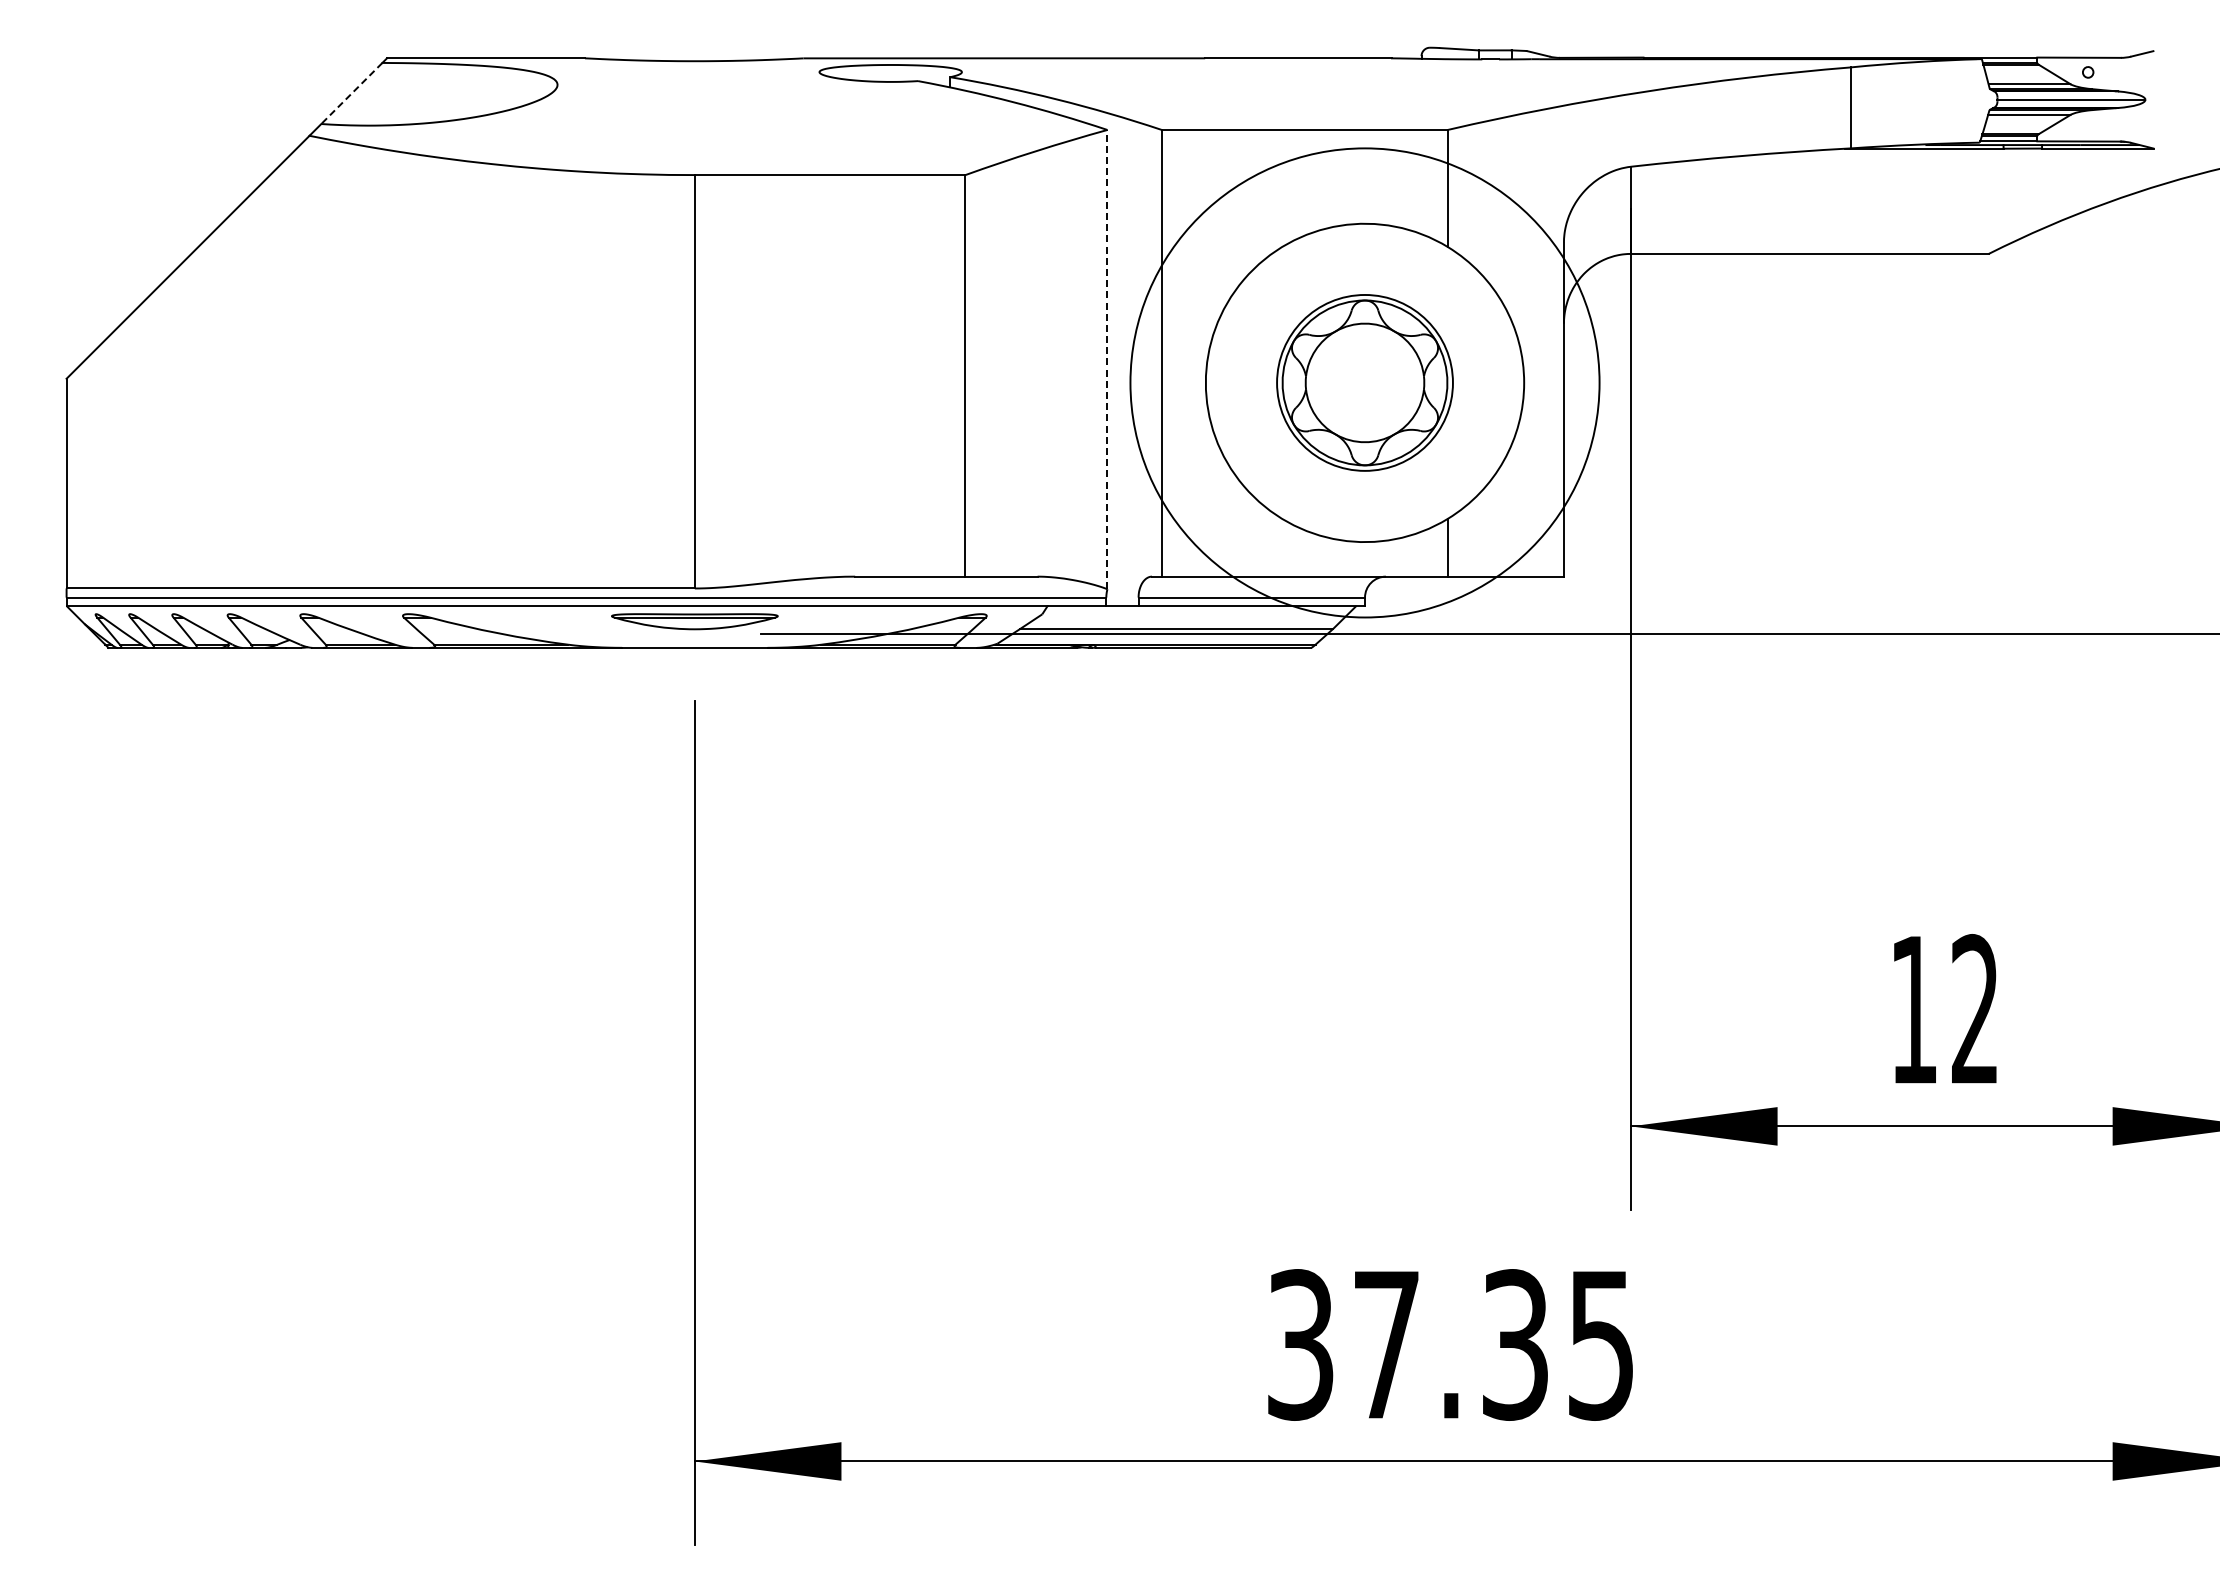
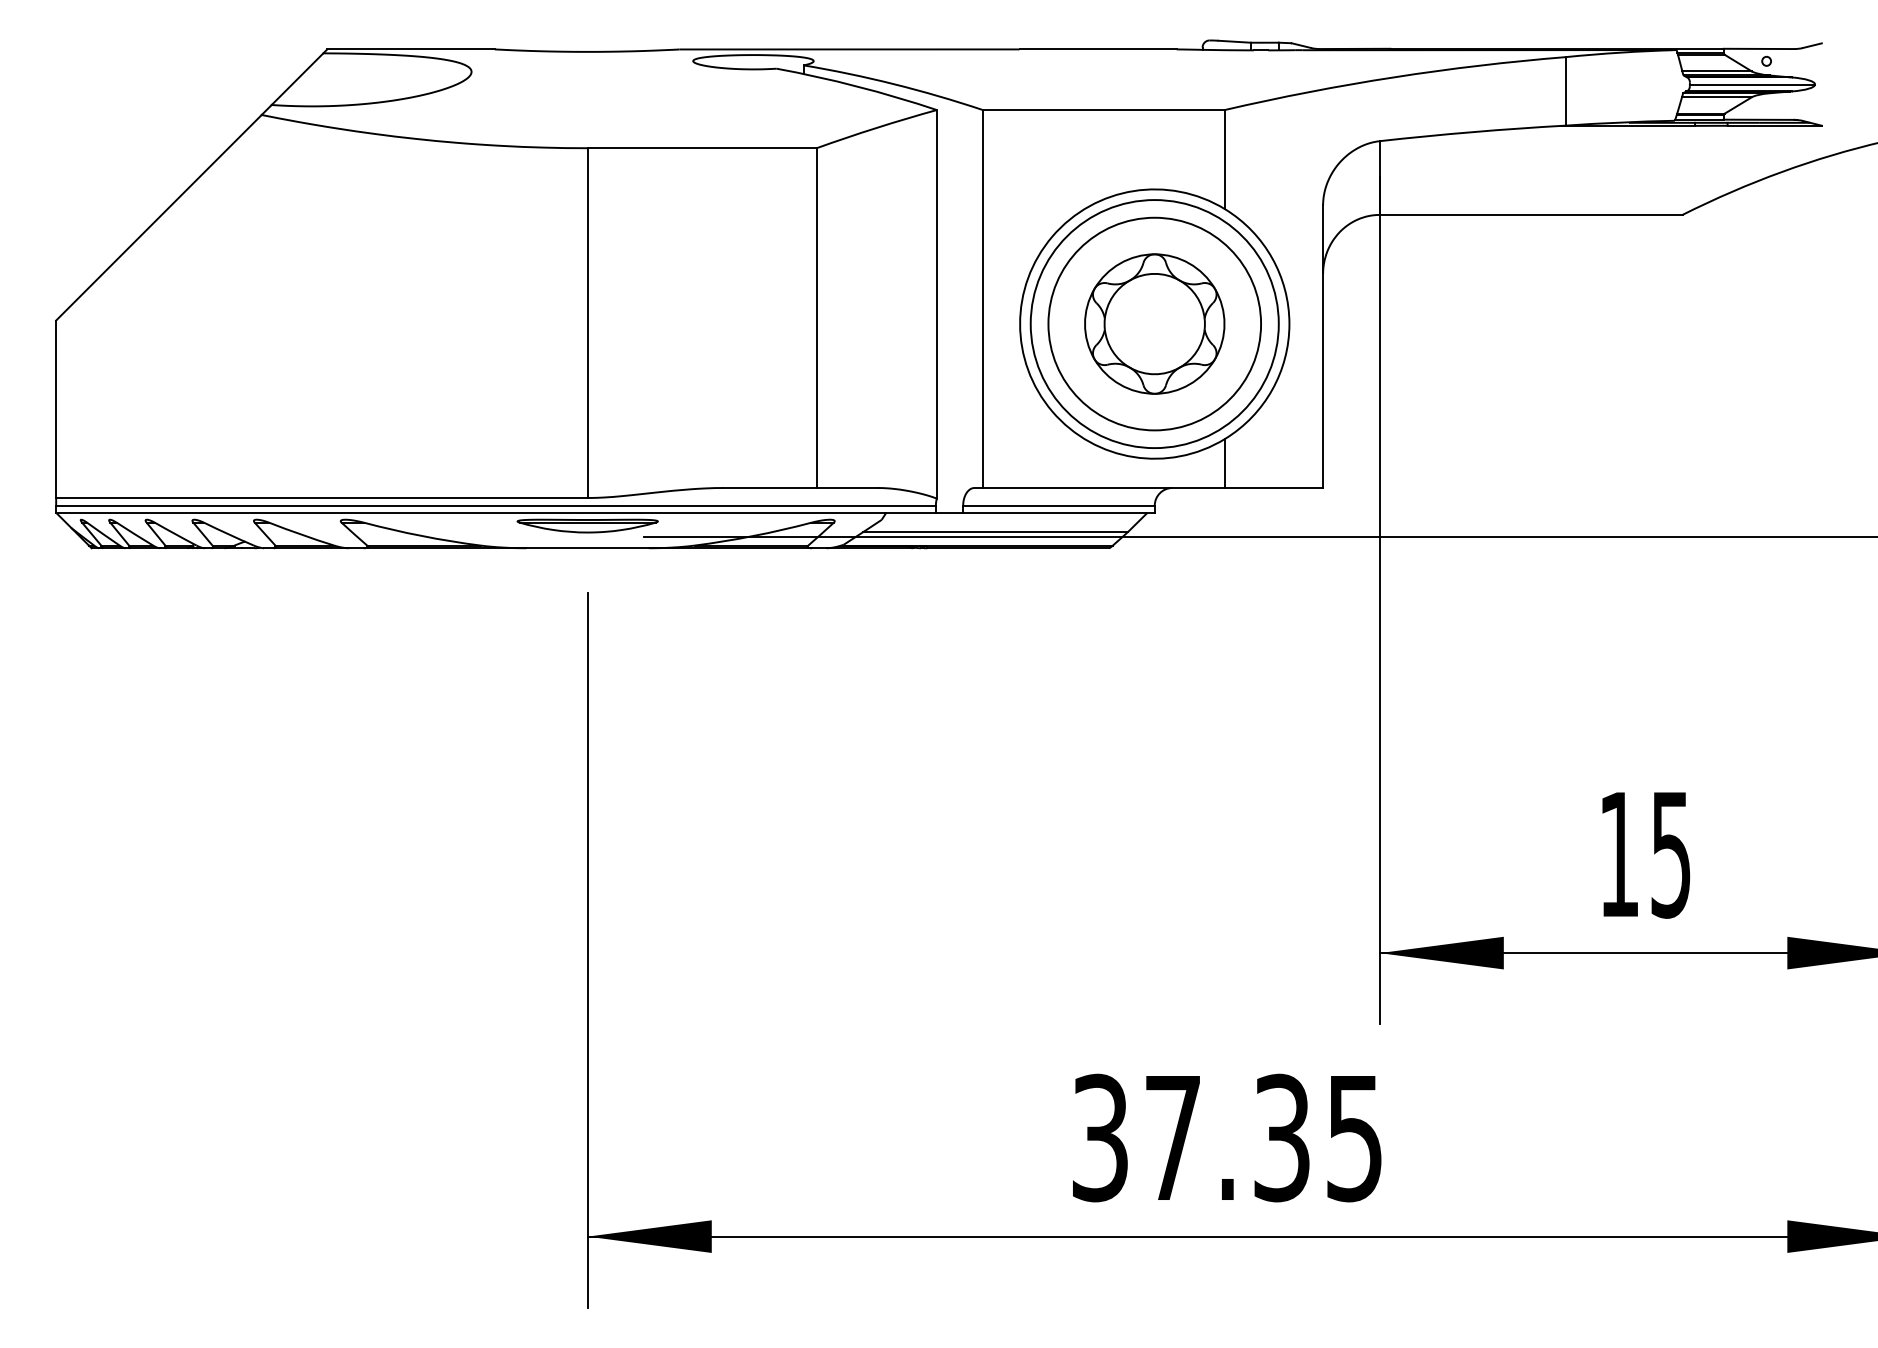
line: (351, 93) -> (297, 79), dashed -> solid
line: (1107, 359) -> (936, 304), dashed -> solid
circle: (1364, 382) -> (1154, 323), size x0.62
circle: (1364, 382) -> (1154, 323), size x1.43
text: (1974, 1009) -> (1670, 854), 12 -> 15

